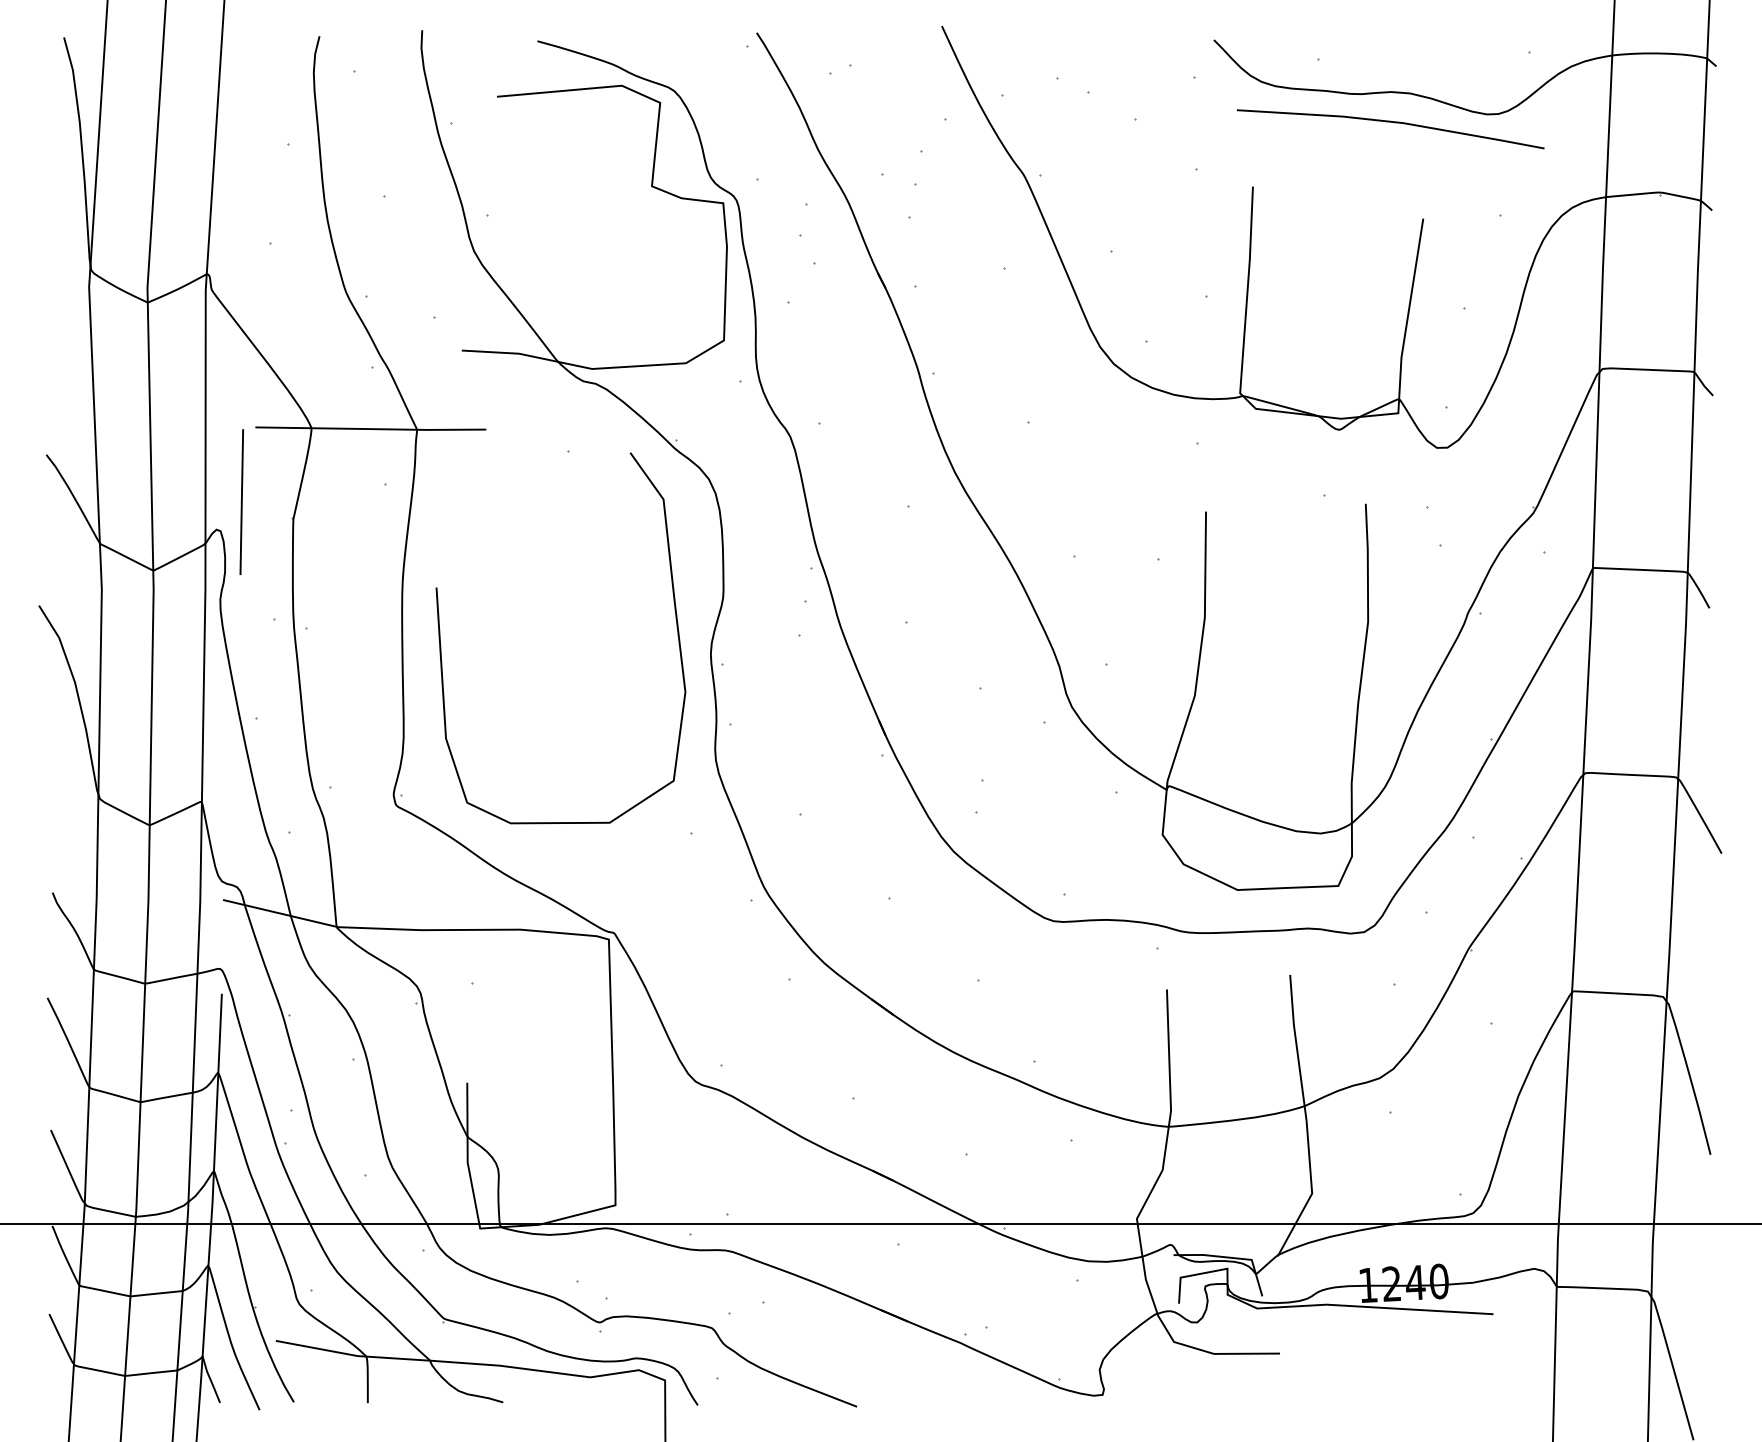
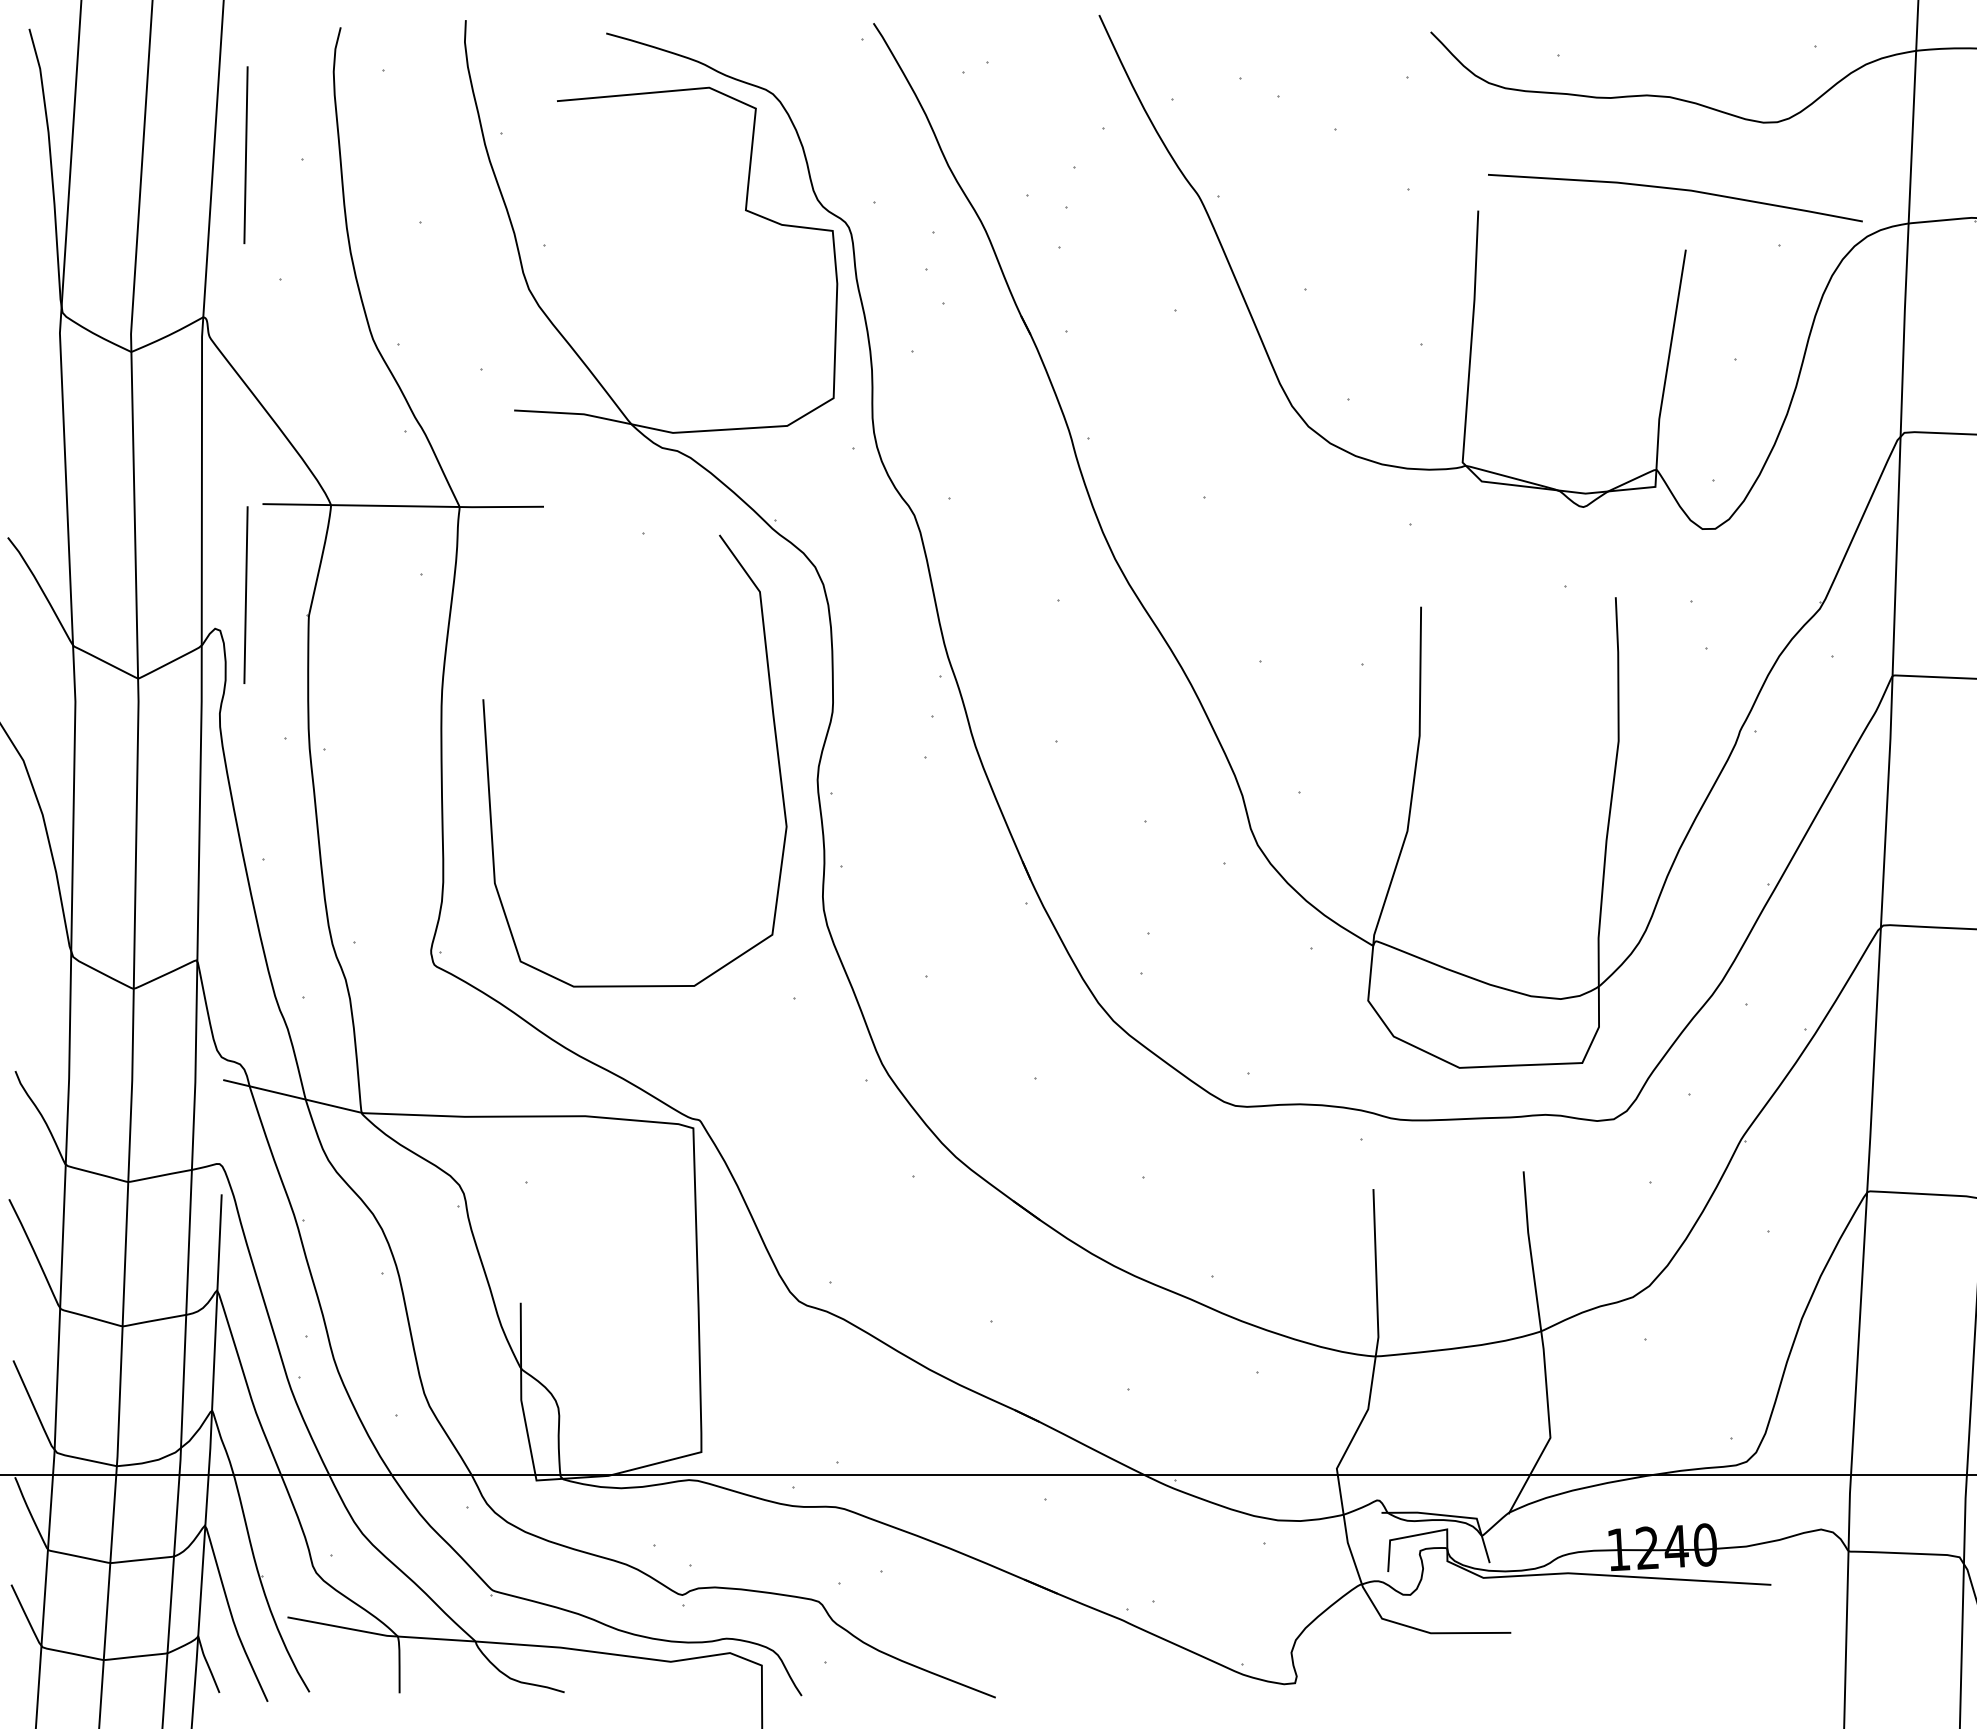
line: (1390, 122) -> (1675, 189), moved
line: (241, 140) -> (245, 154), added

